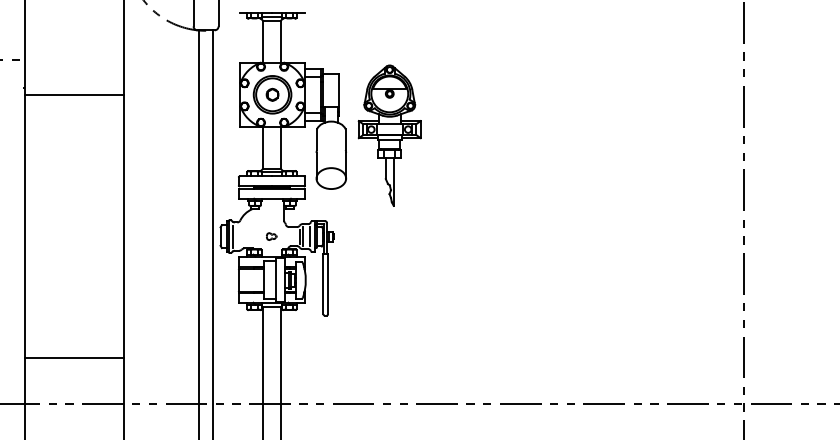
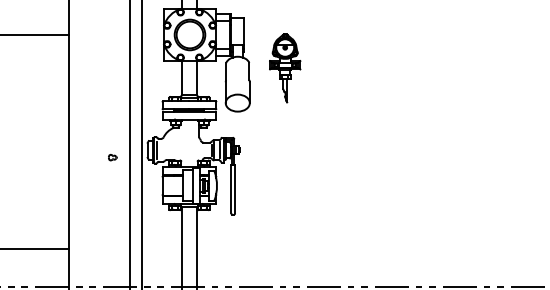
part: (272, 94) -> (189, 34), removed
part: (389, 135) -> (285, 68), size x0.6
part: (271, 236) -> (112, 157), moved

